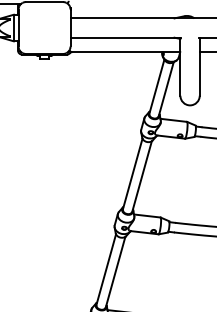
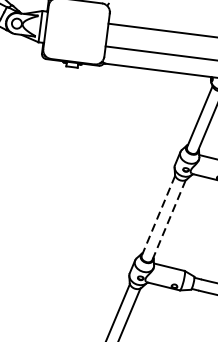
line: (132, 173) -> (158, 215), solid -> dashed
line: (142, 176) -> (169, 220), solid -> dashed

